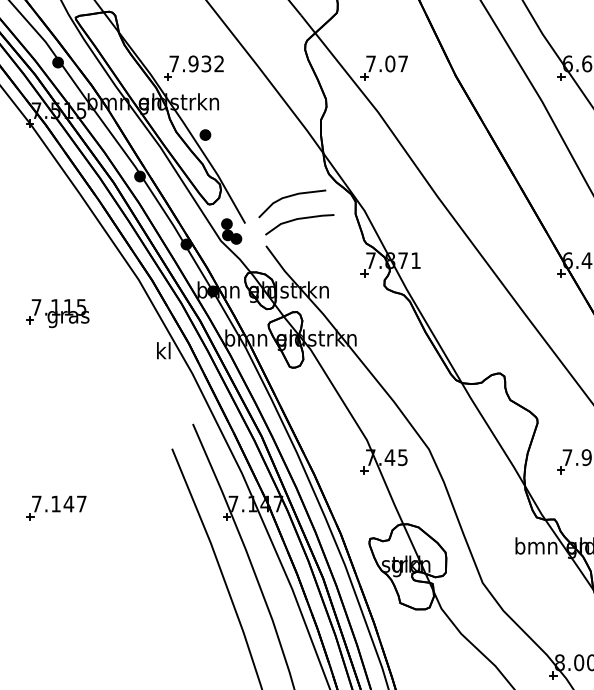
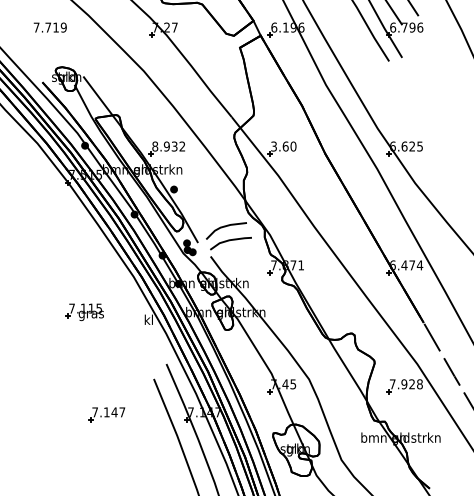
text: (174, 63) -> (155, 146), 7.932 -> 8.932
text: (386, 63) -> (283, 146), 7.07 -> 3.60
part: (57, 313) -> (84, 312), moved
part: (55, 507) -> (106, 414), moved

